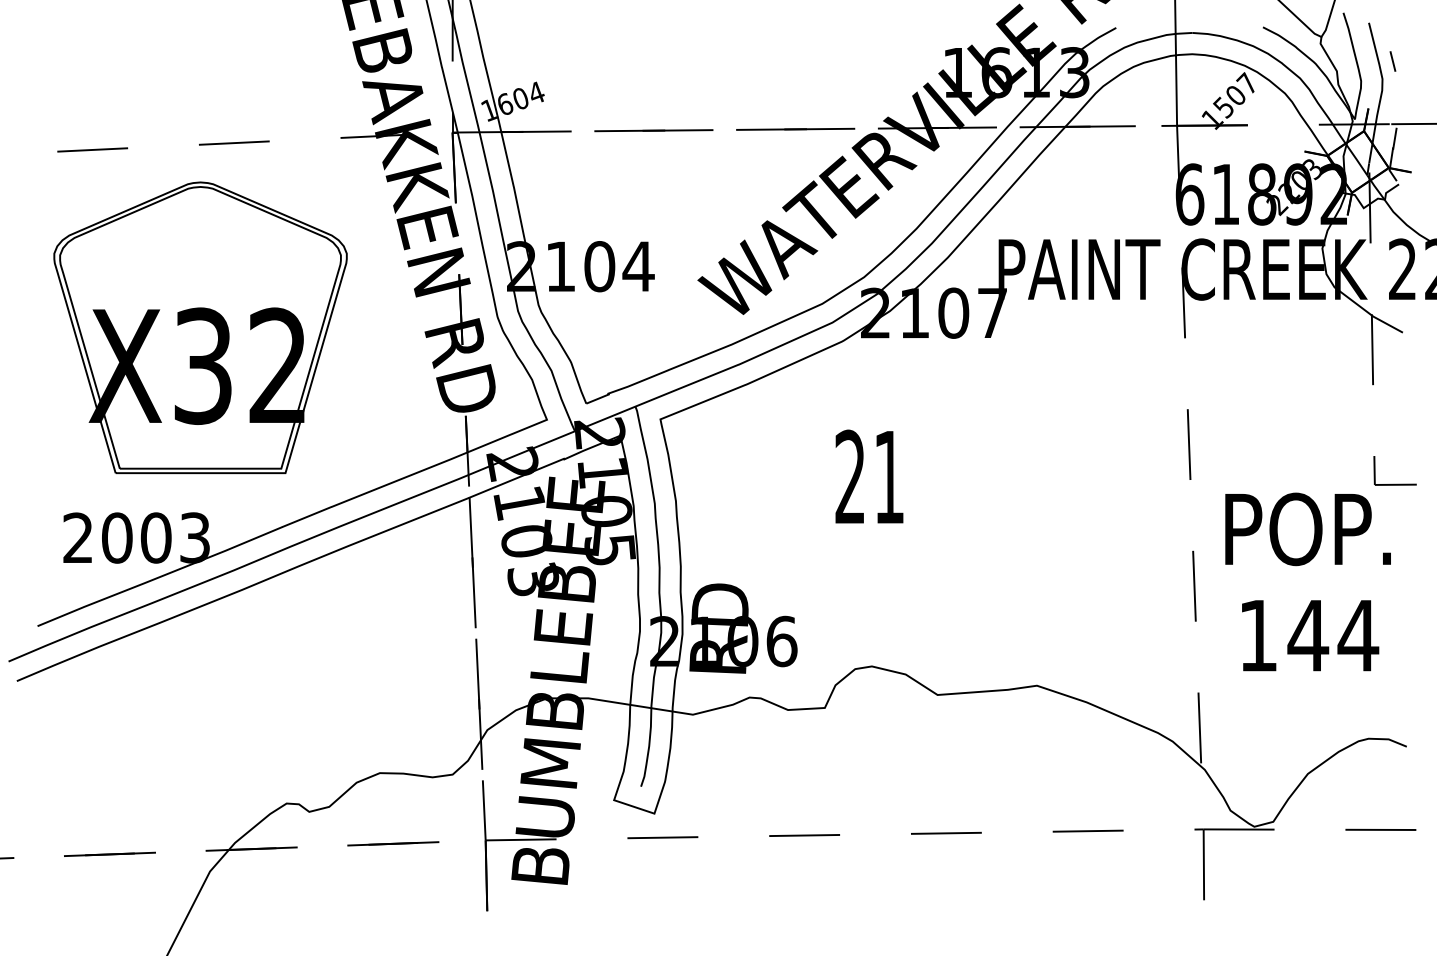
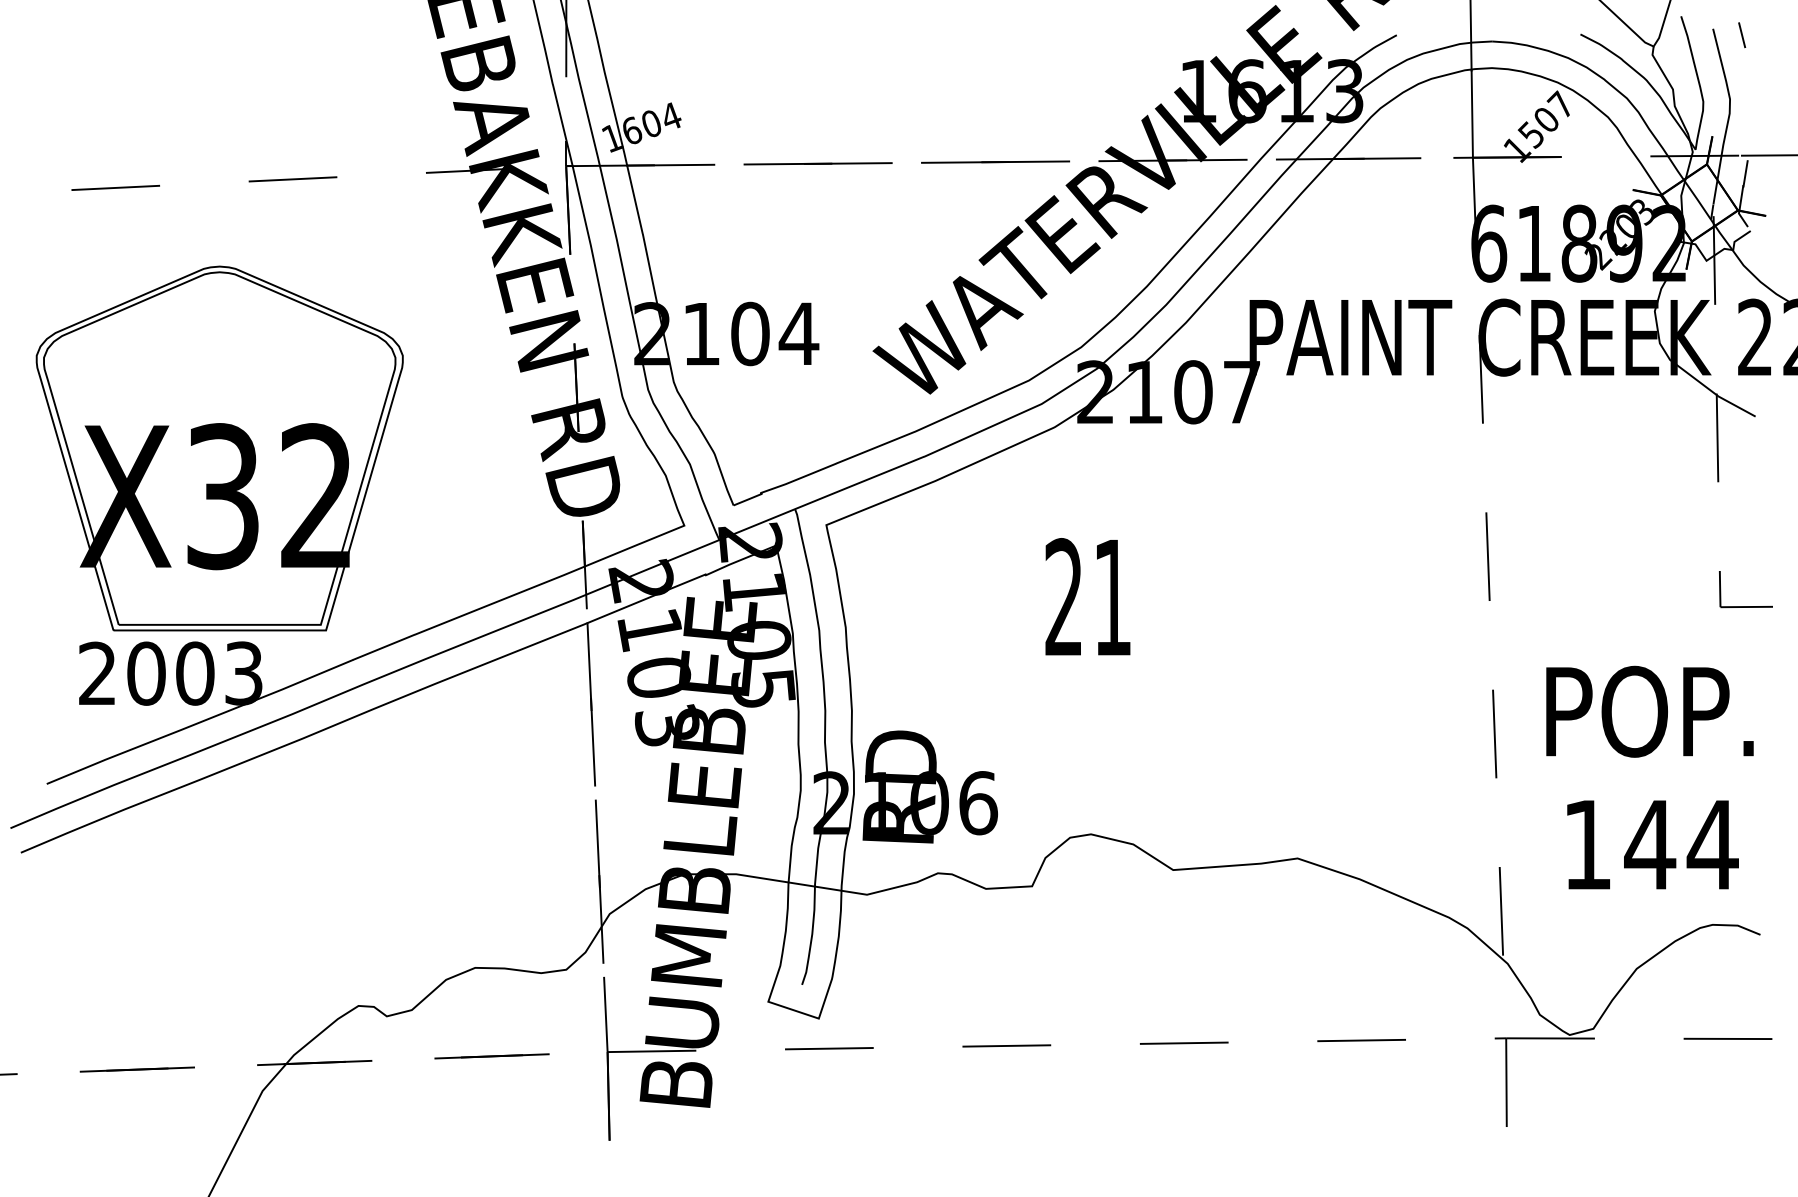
line: (1393, 61) -> (1742, 35), moved
part: (200, 327) -> (219, 448), moved
text: (1307, 581) -> (1649, 777), moved

